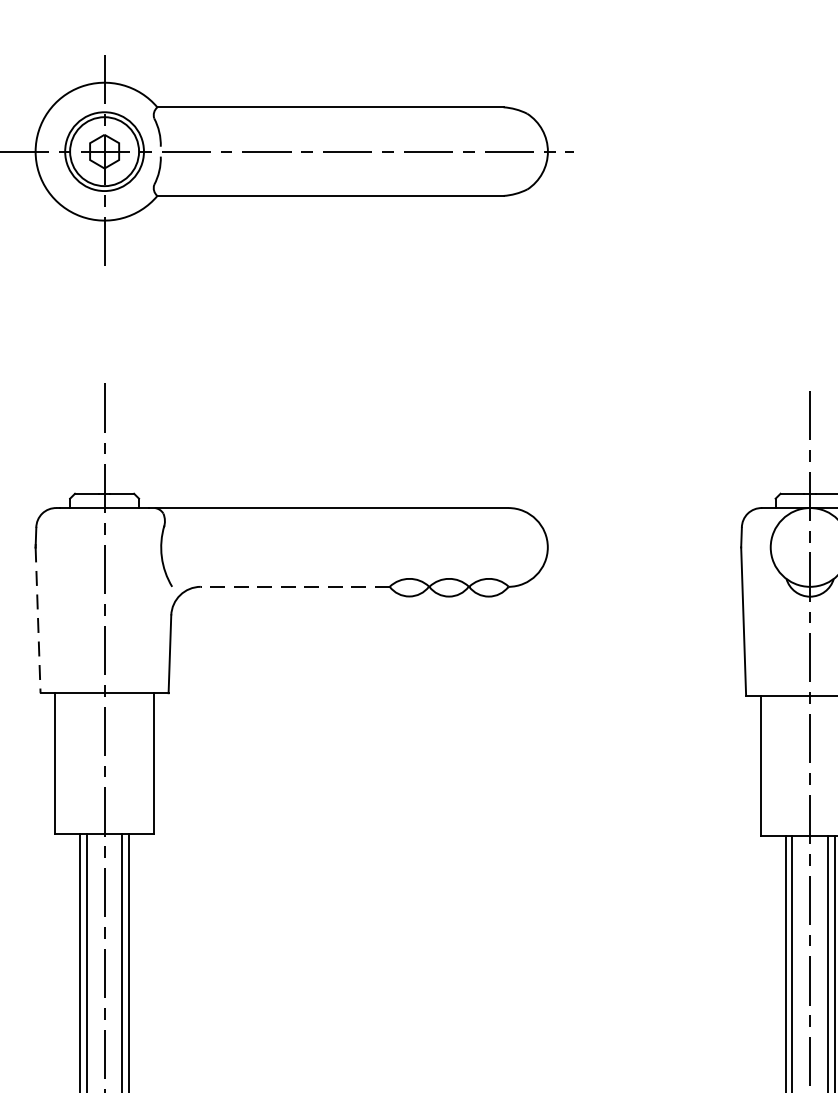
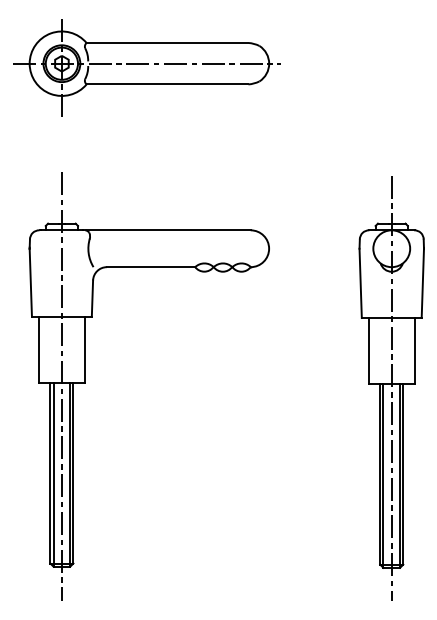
line: (294, 587) -> (150, 267), dashed -> solid
line: (37, 621) -> (30, 283), dashed -> solid

